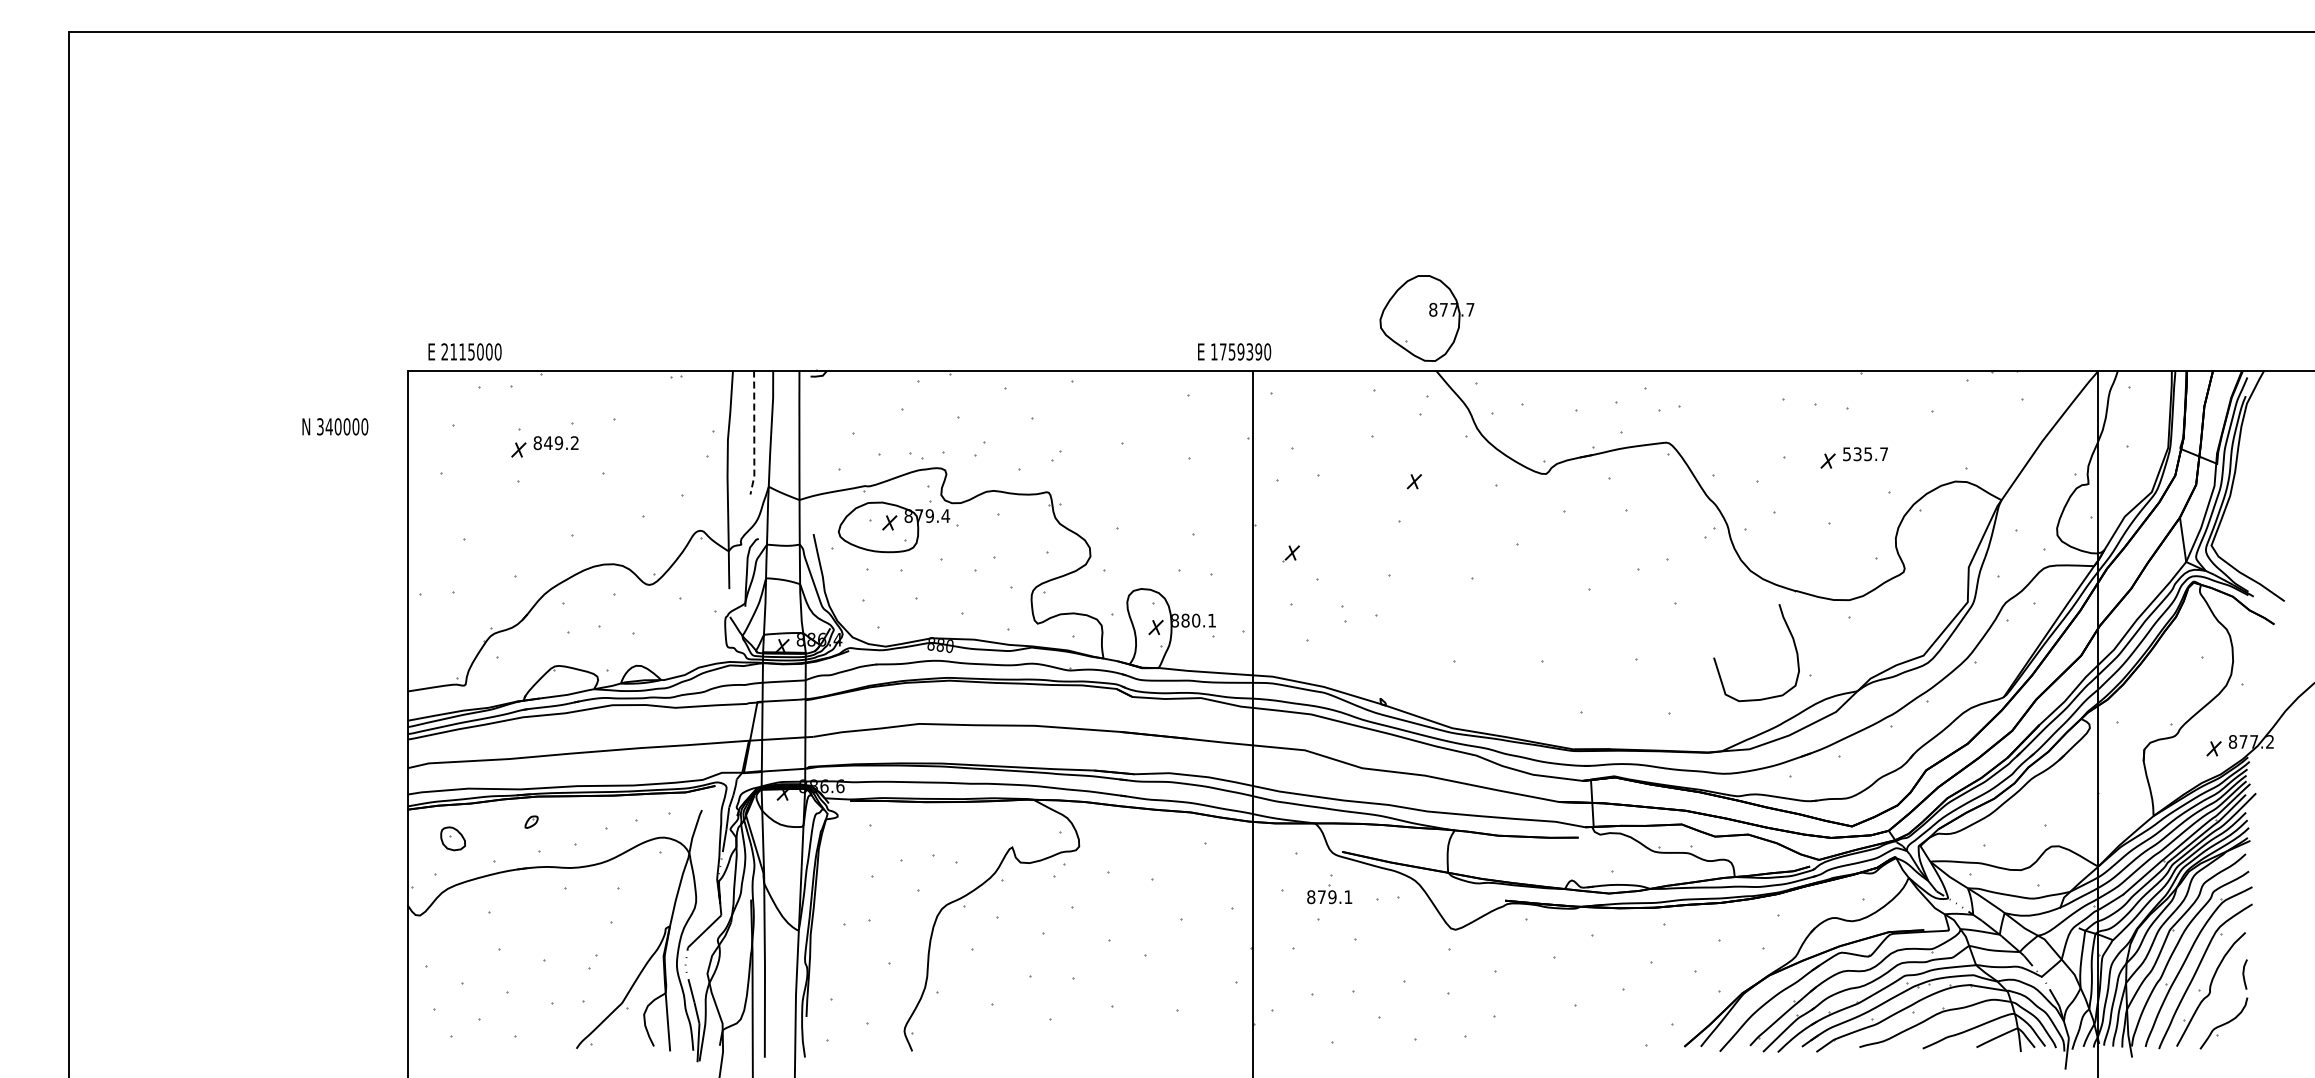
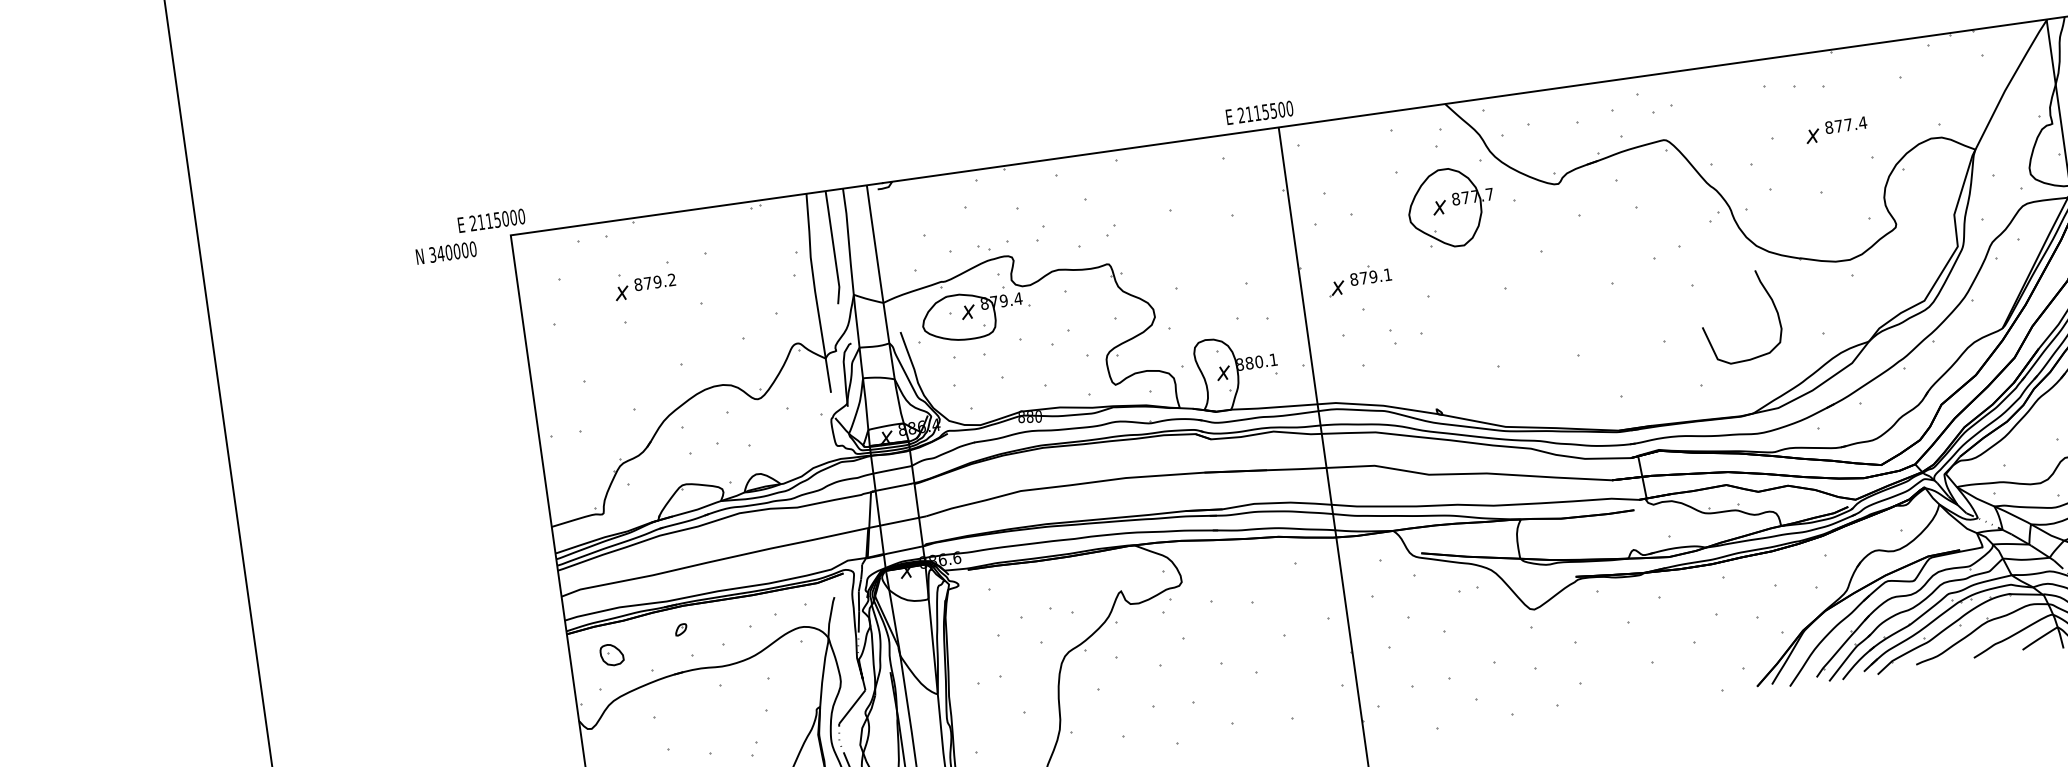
part: (1426, 318) -> (1450, 207), moved
text: (464, 351) -> (491, 220), moved
text: (1236, 351) -> (1261, 112), 1759390 -> 2115500
text: (335, 426) -> (446, 252), moved
line: (754, 432) -> (833, 247), dashed -> solid
text: (548, 442) -> (648, 282), 849.2 -> 879.2
text: (1865, 454) -> (1846, 125), 535.7 -> 877.4
curve: (1792, 640) -> (1771, 301), moved
part: (1329, 894) -> (1370, 274), moved

